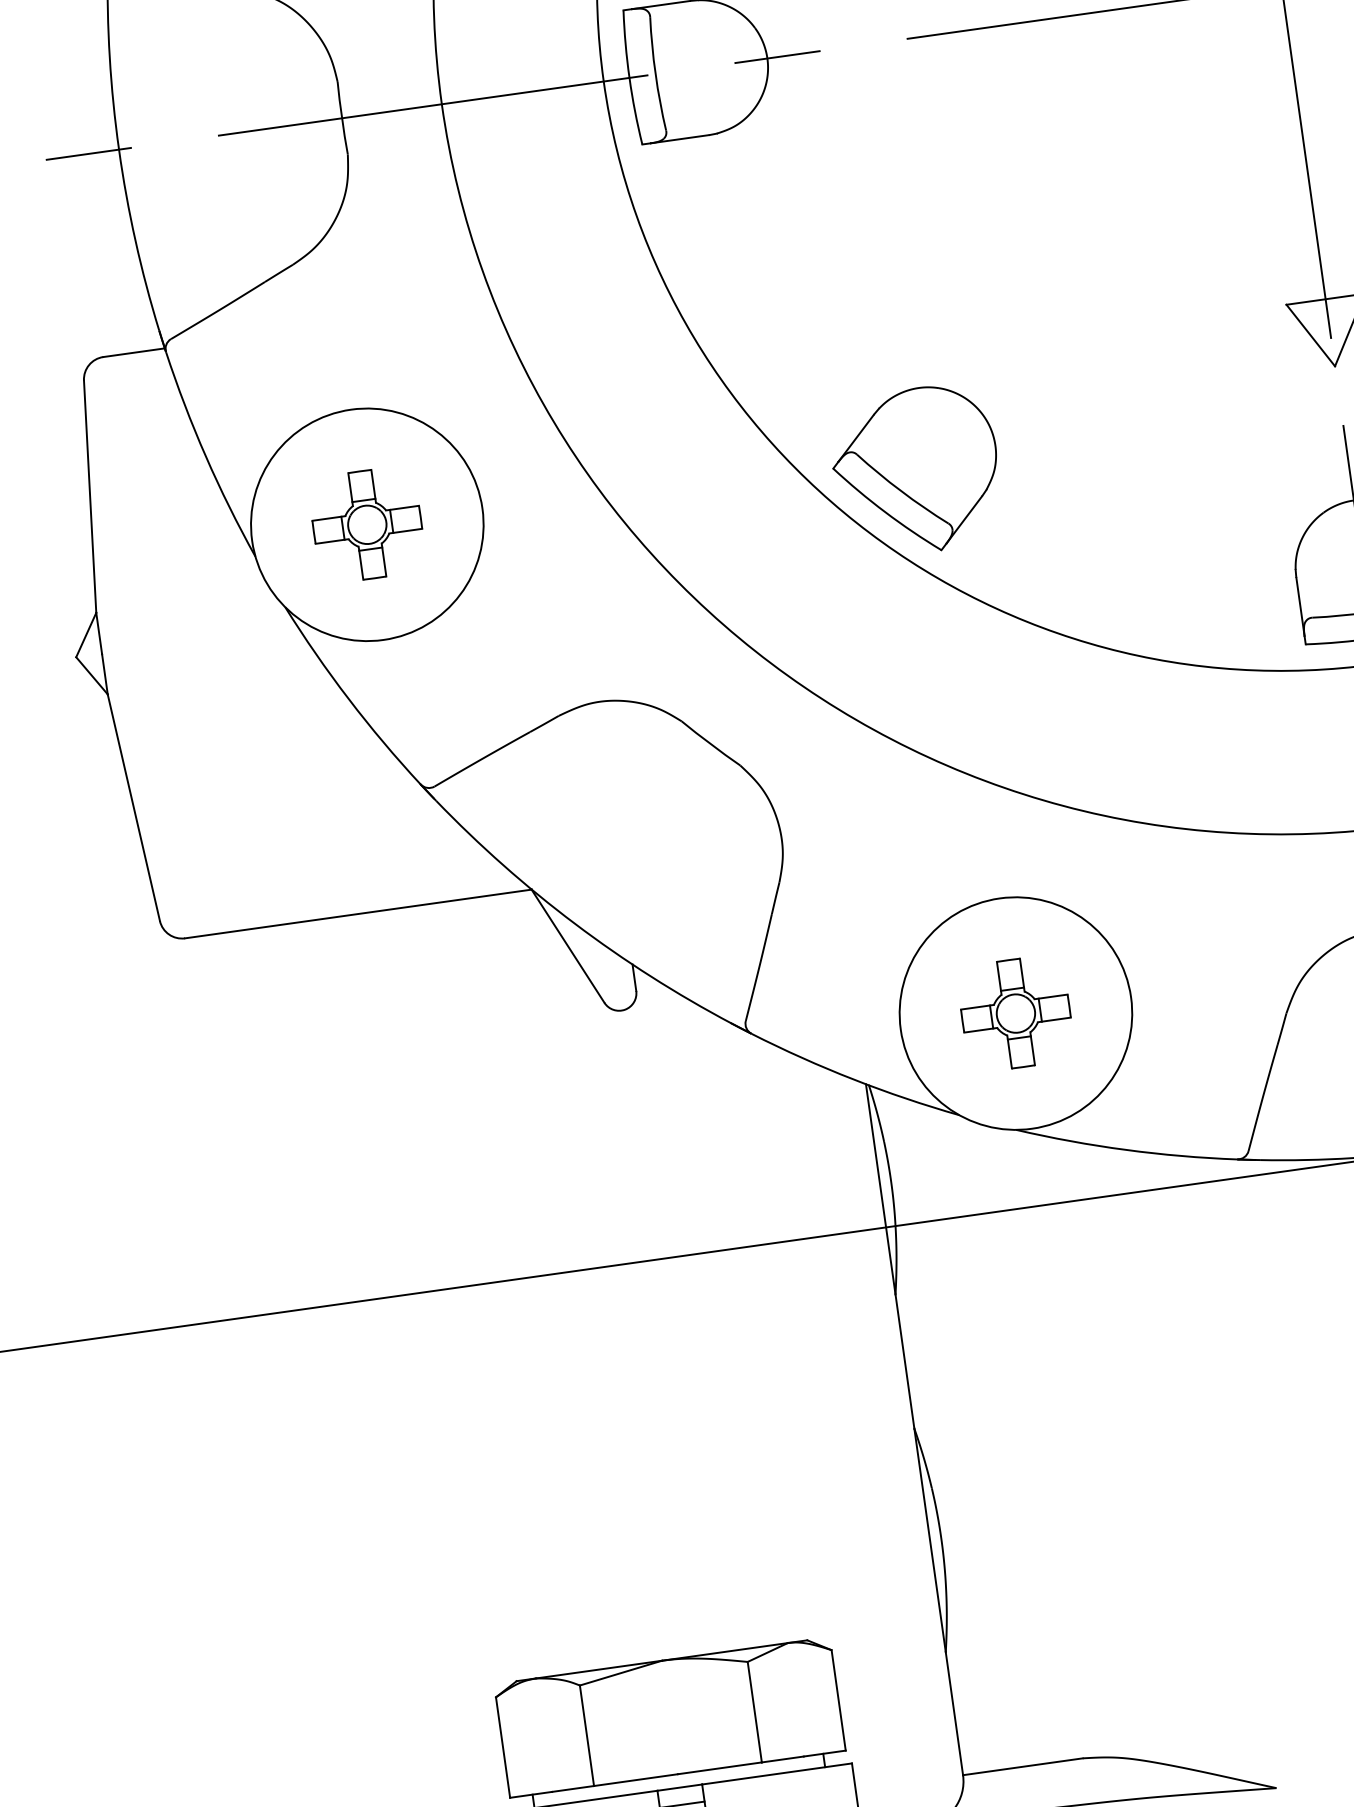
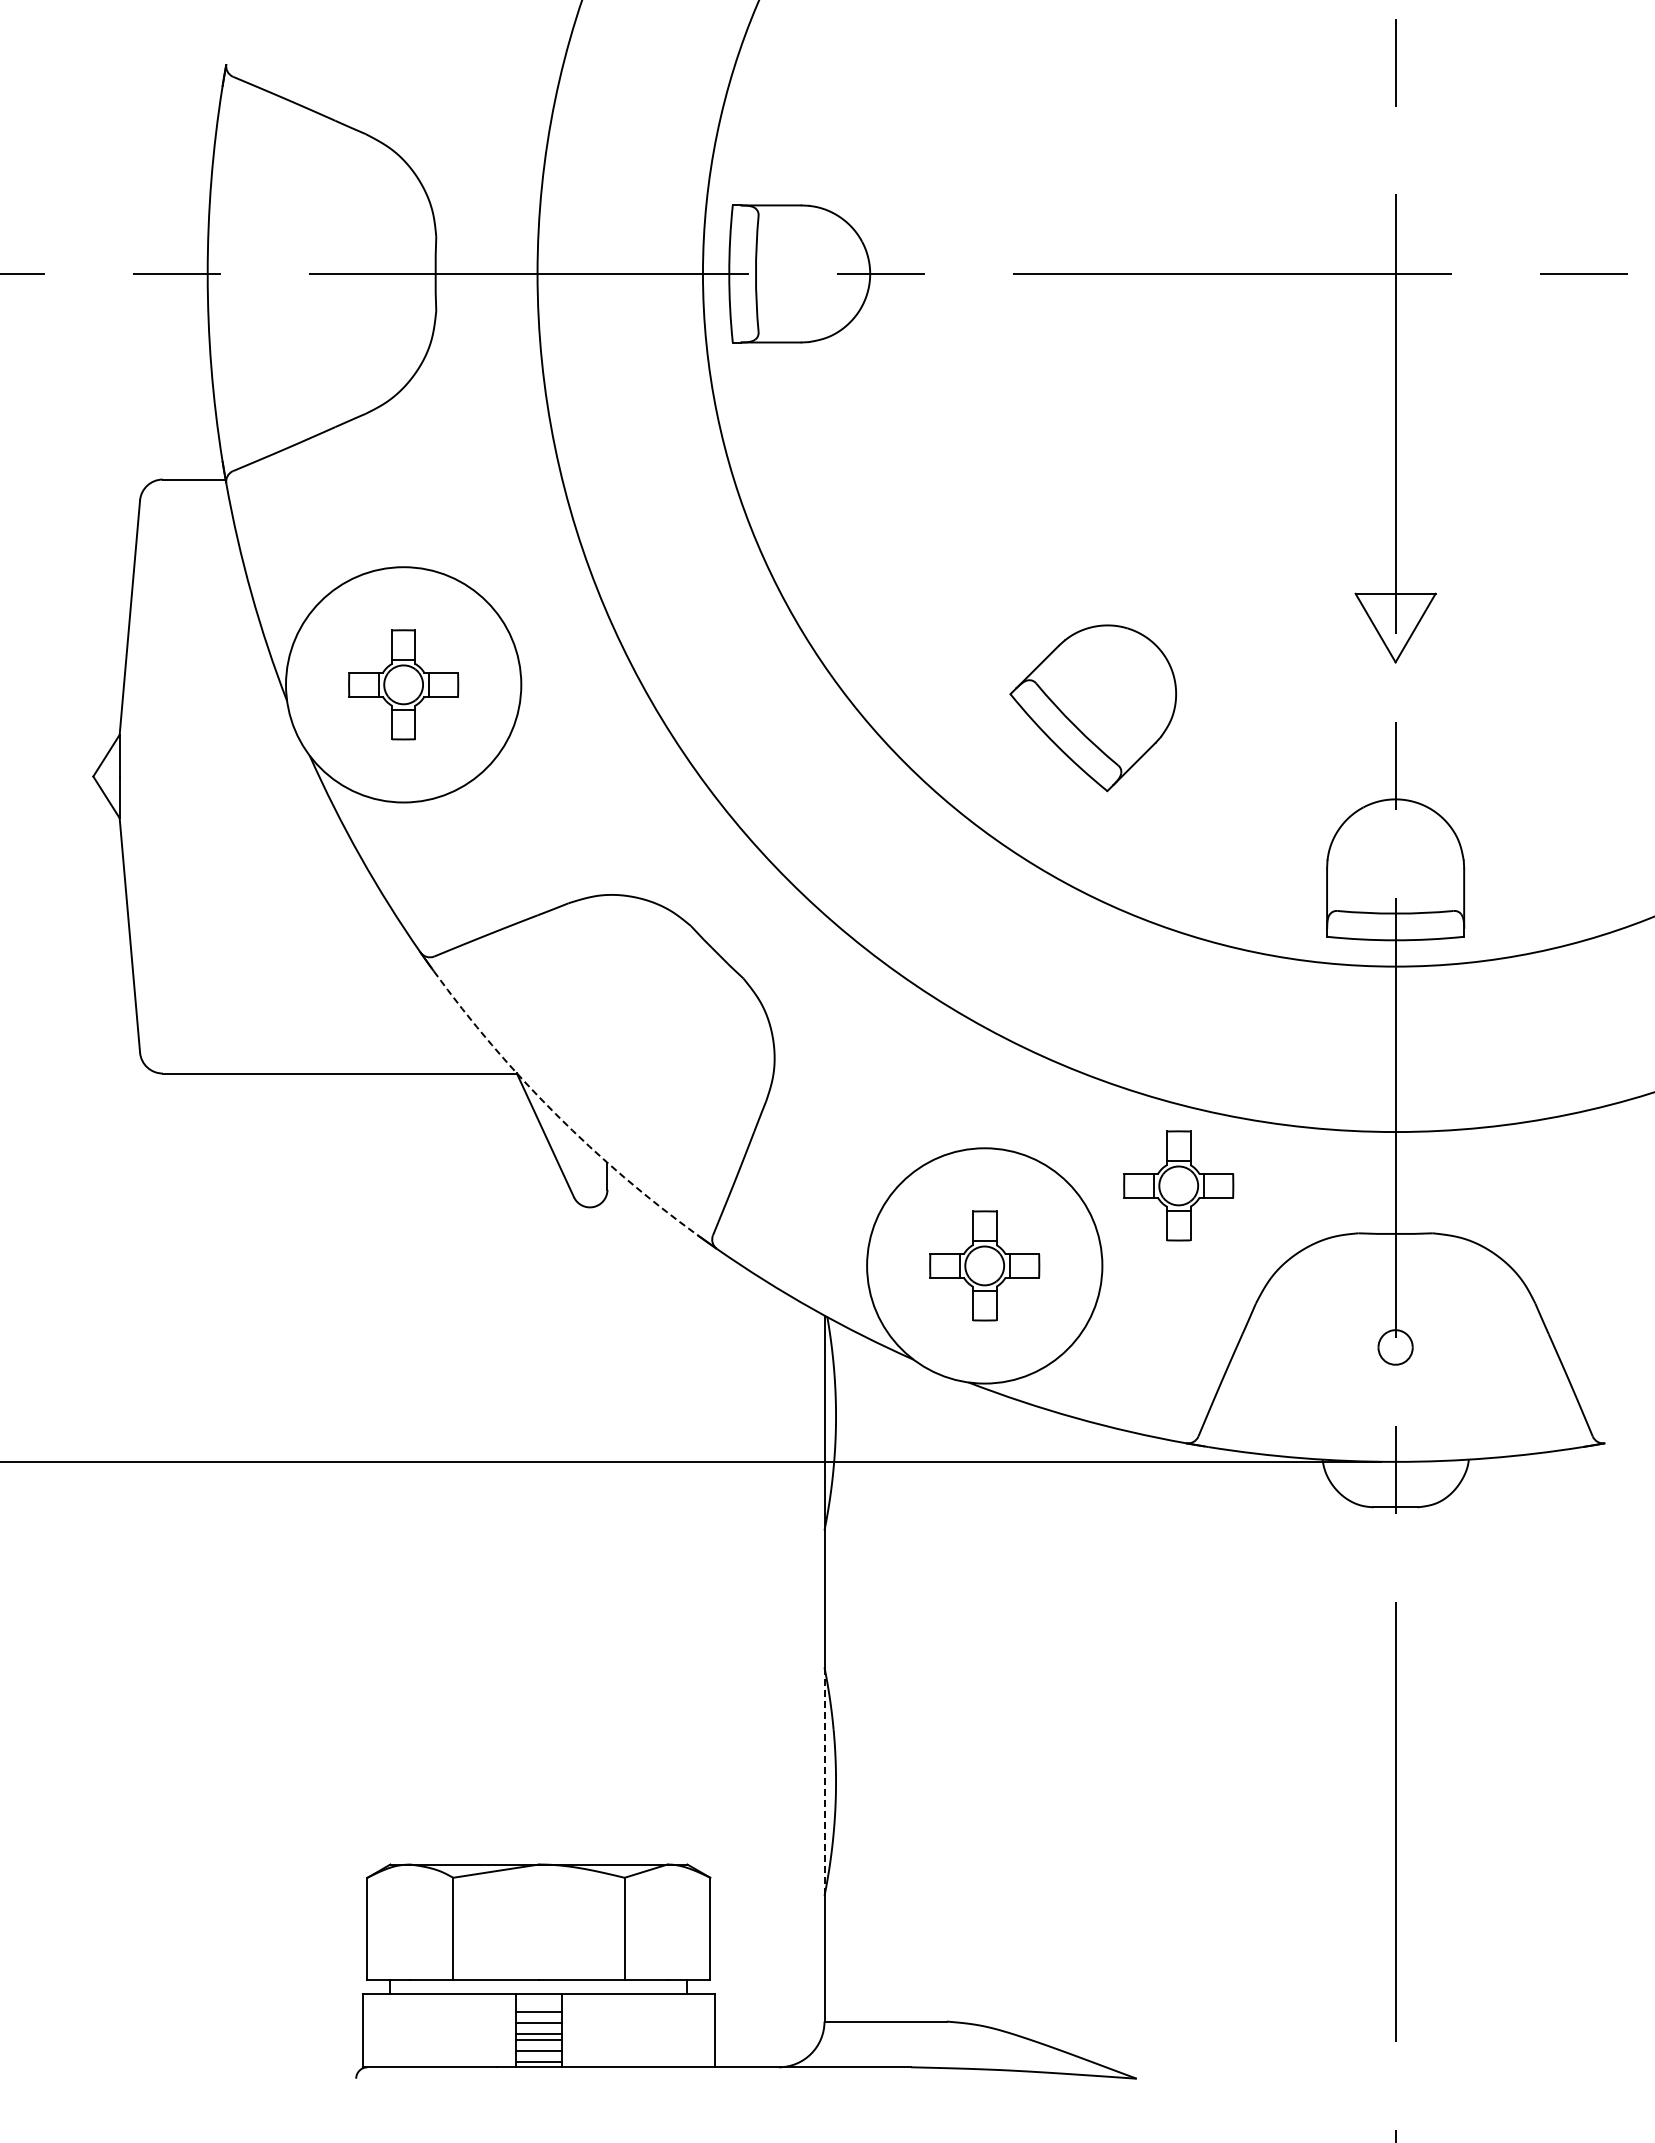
part: (916, 471) -> (1093, 708), moved
part: (1194, 908) -> (1178, 1185), added
arc: (574, 923) -> (555, 1113), solid -> dashed
line: (930, 1541) -> (824, 1782), solid -> dashed

